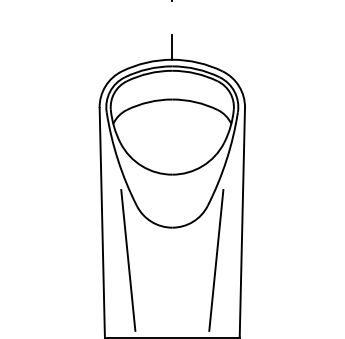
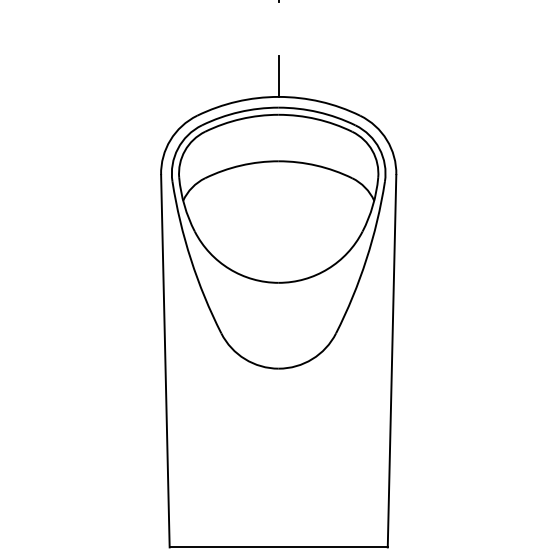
line: (128, 260) -> (207, 421), removed
line: (216, 260) -> (350, 421), removed

